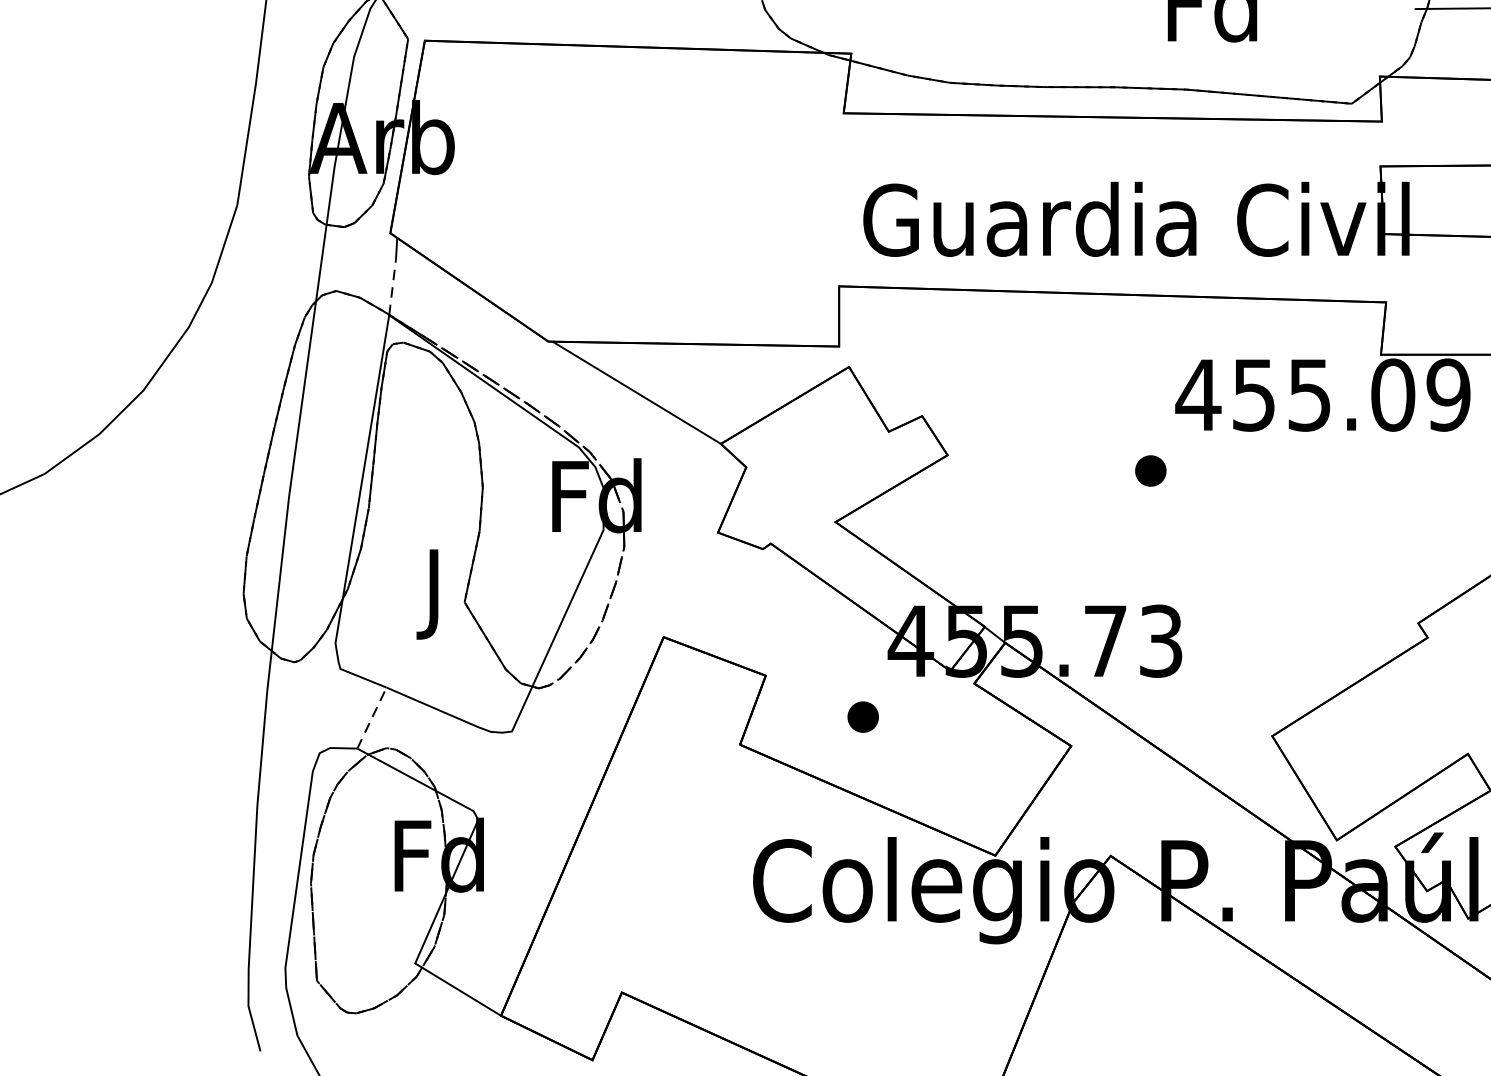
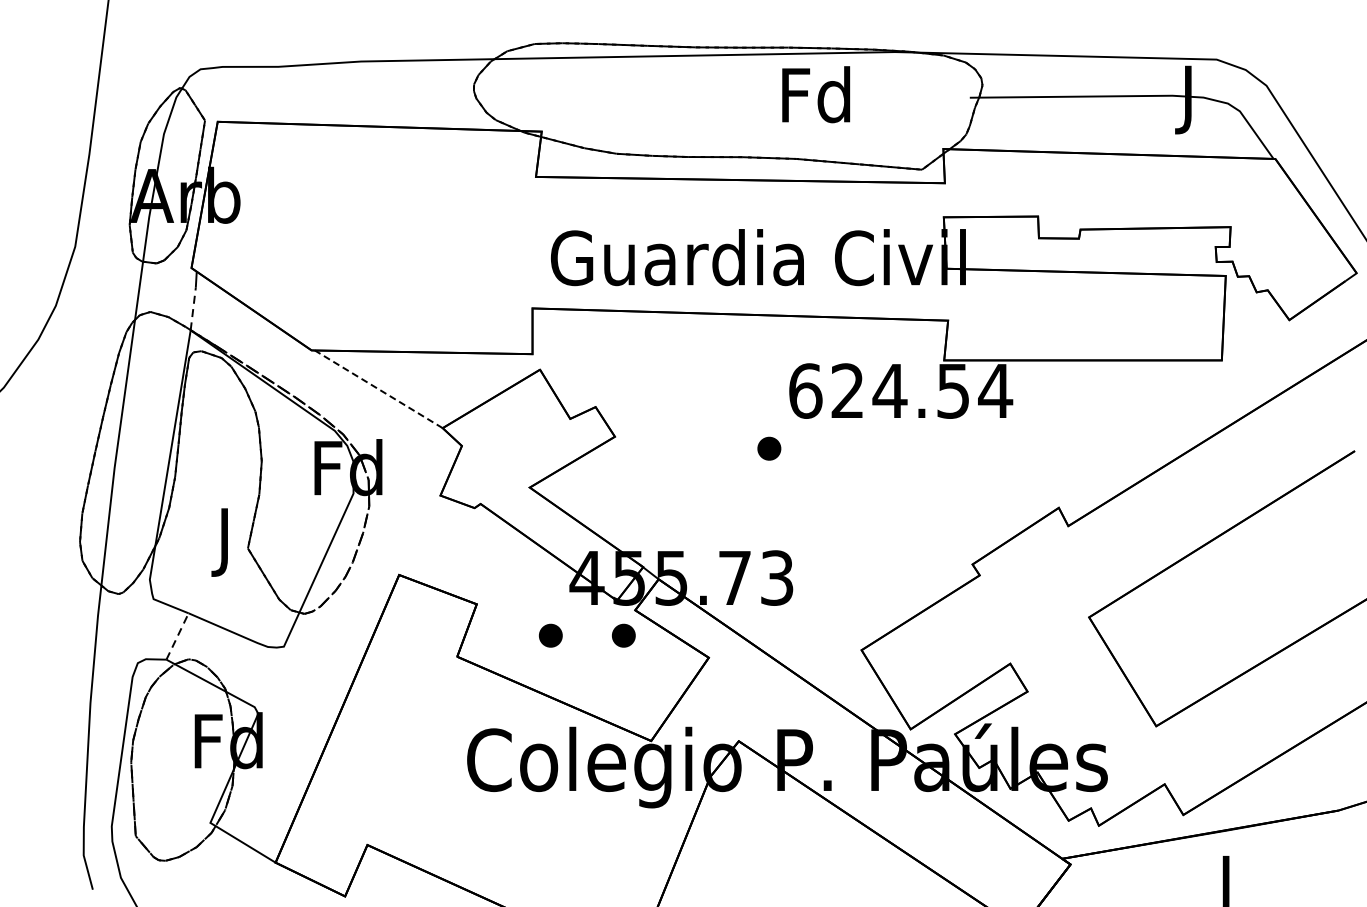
line: (636, 393) -> (378, 389), solid -> dashed
text: (1323, 394) -> (900, 390), 455.09 -> 624.54
part: (958, 716) -> (623, 635), added

